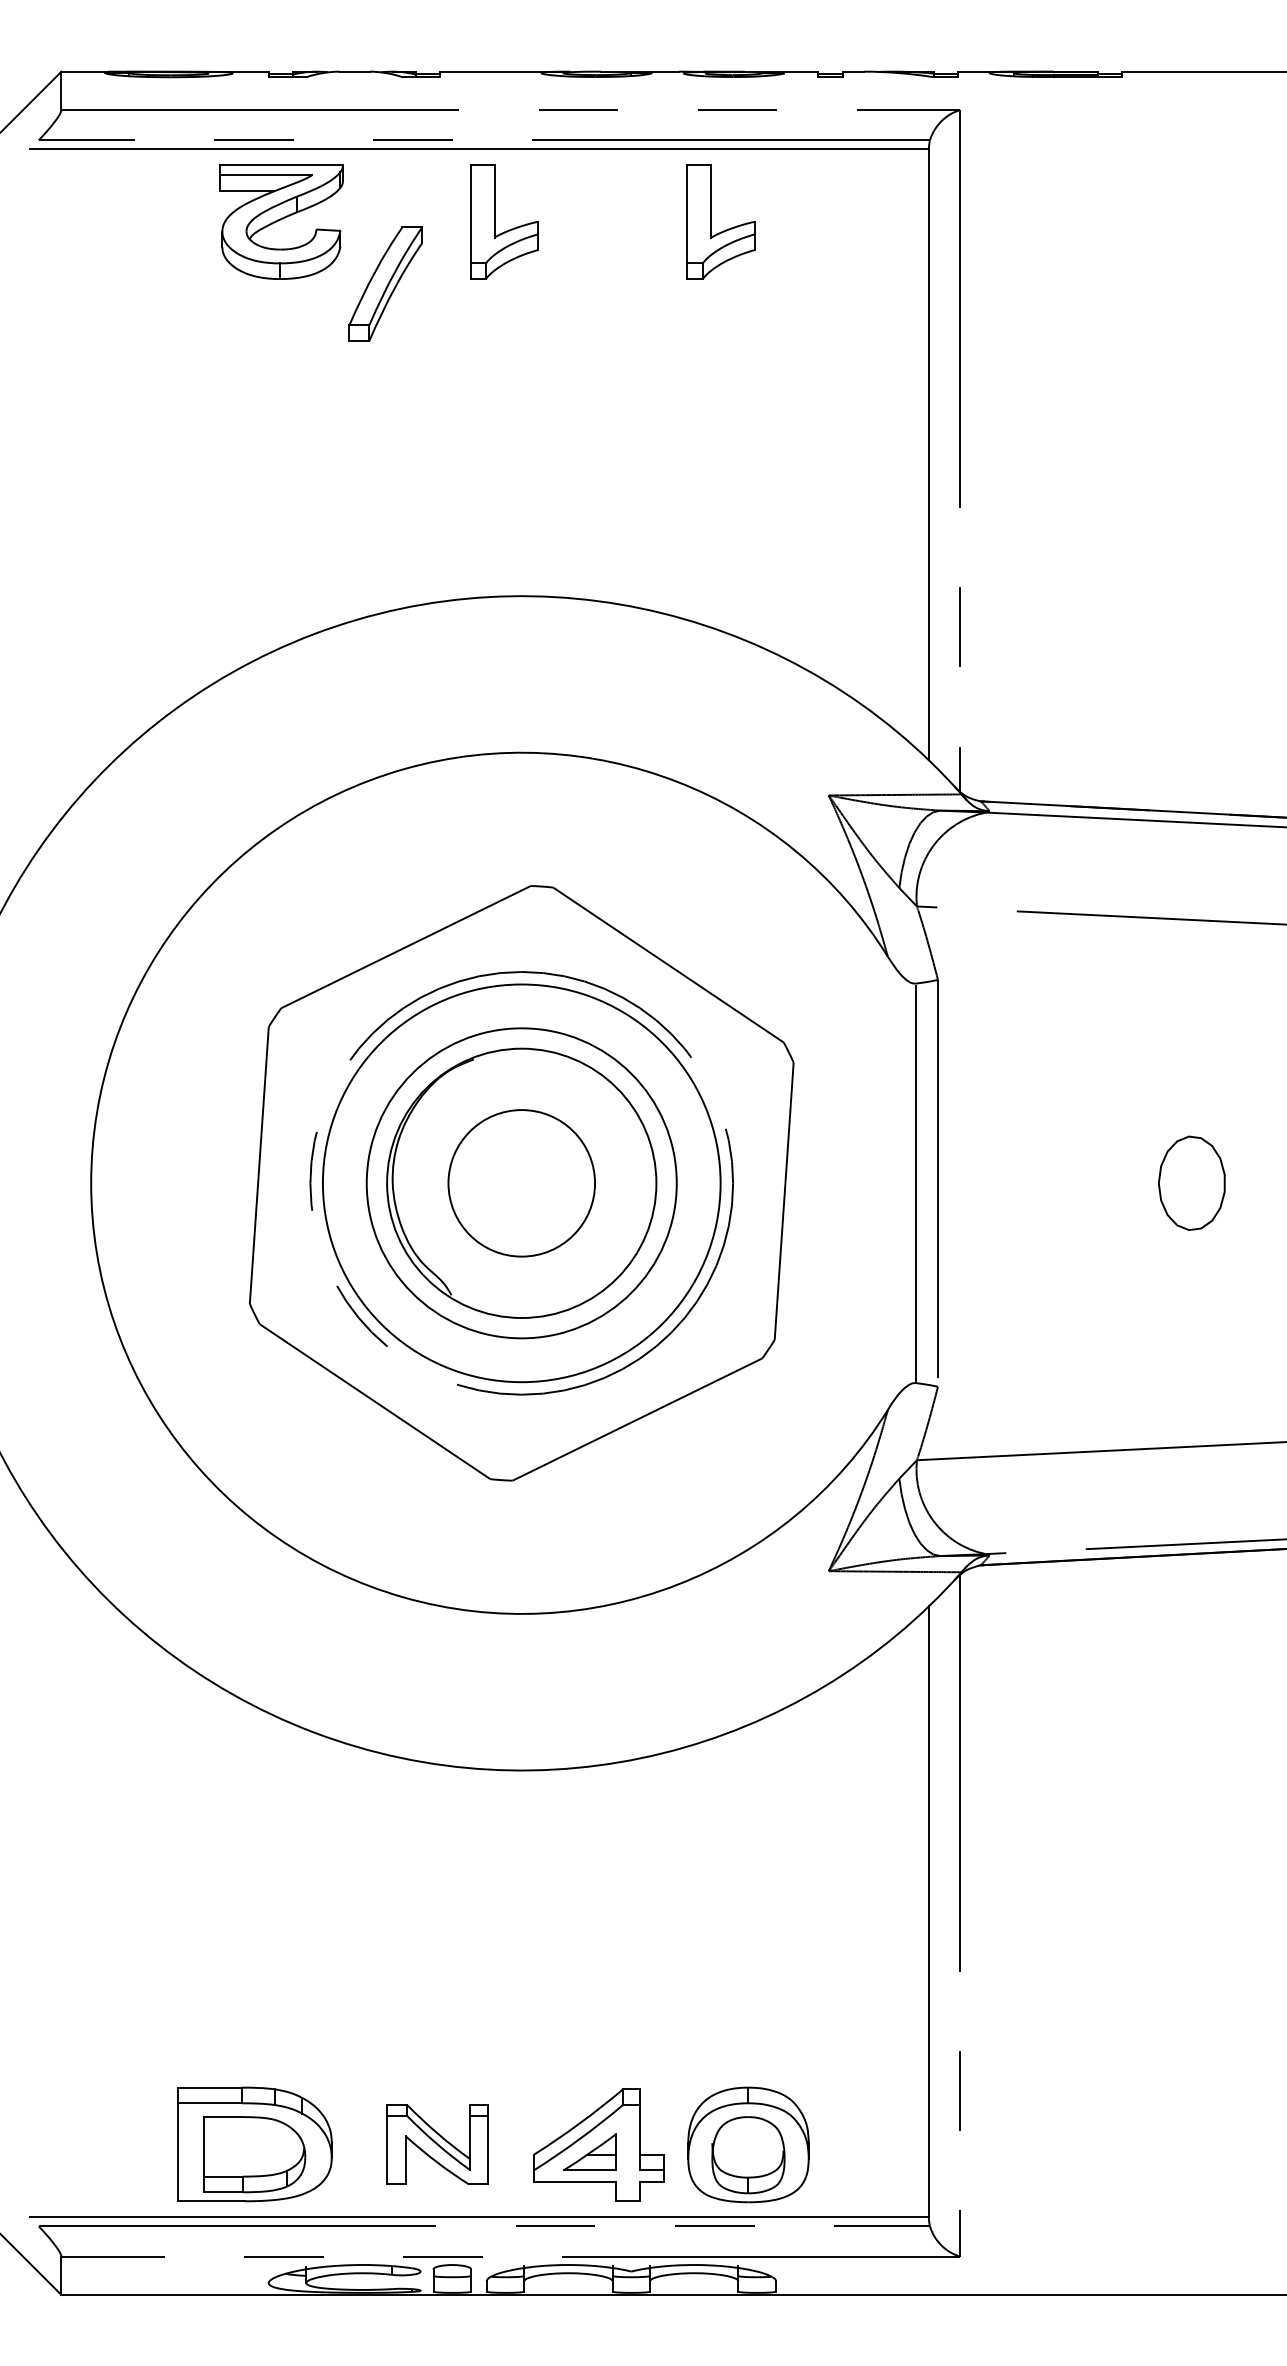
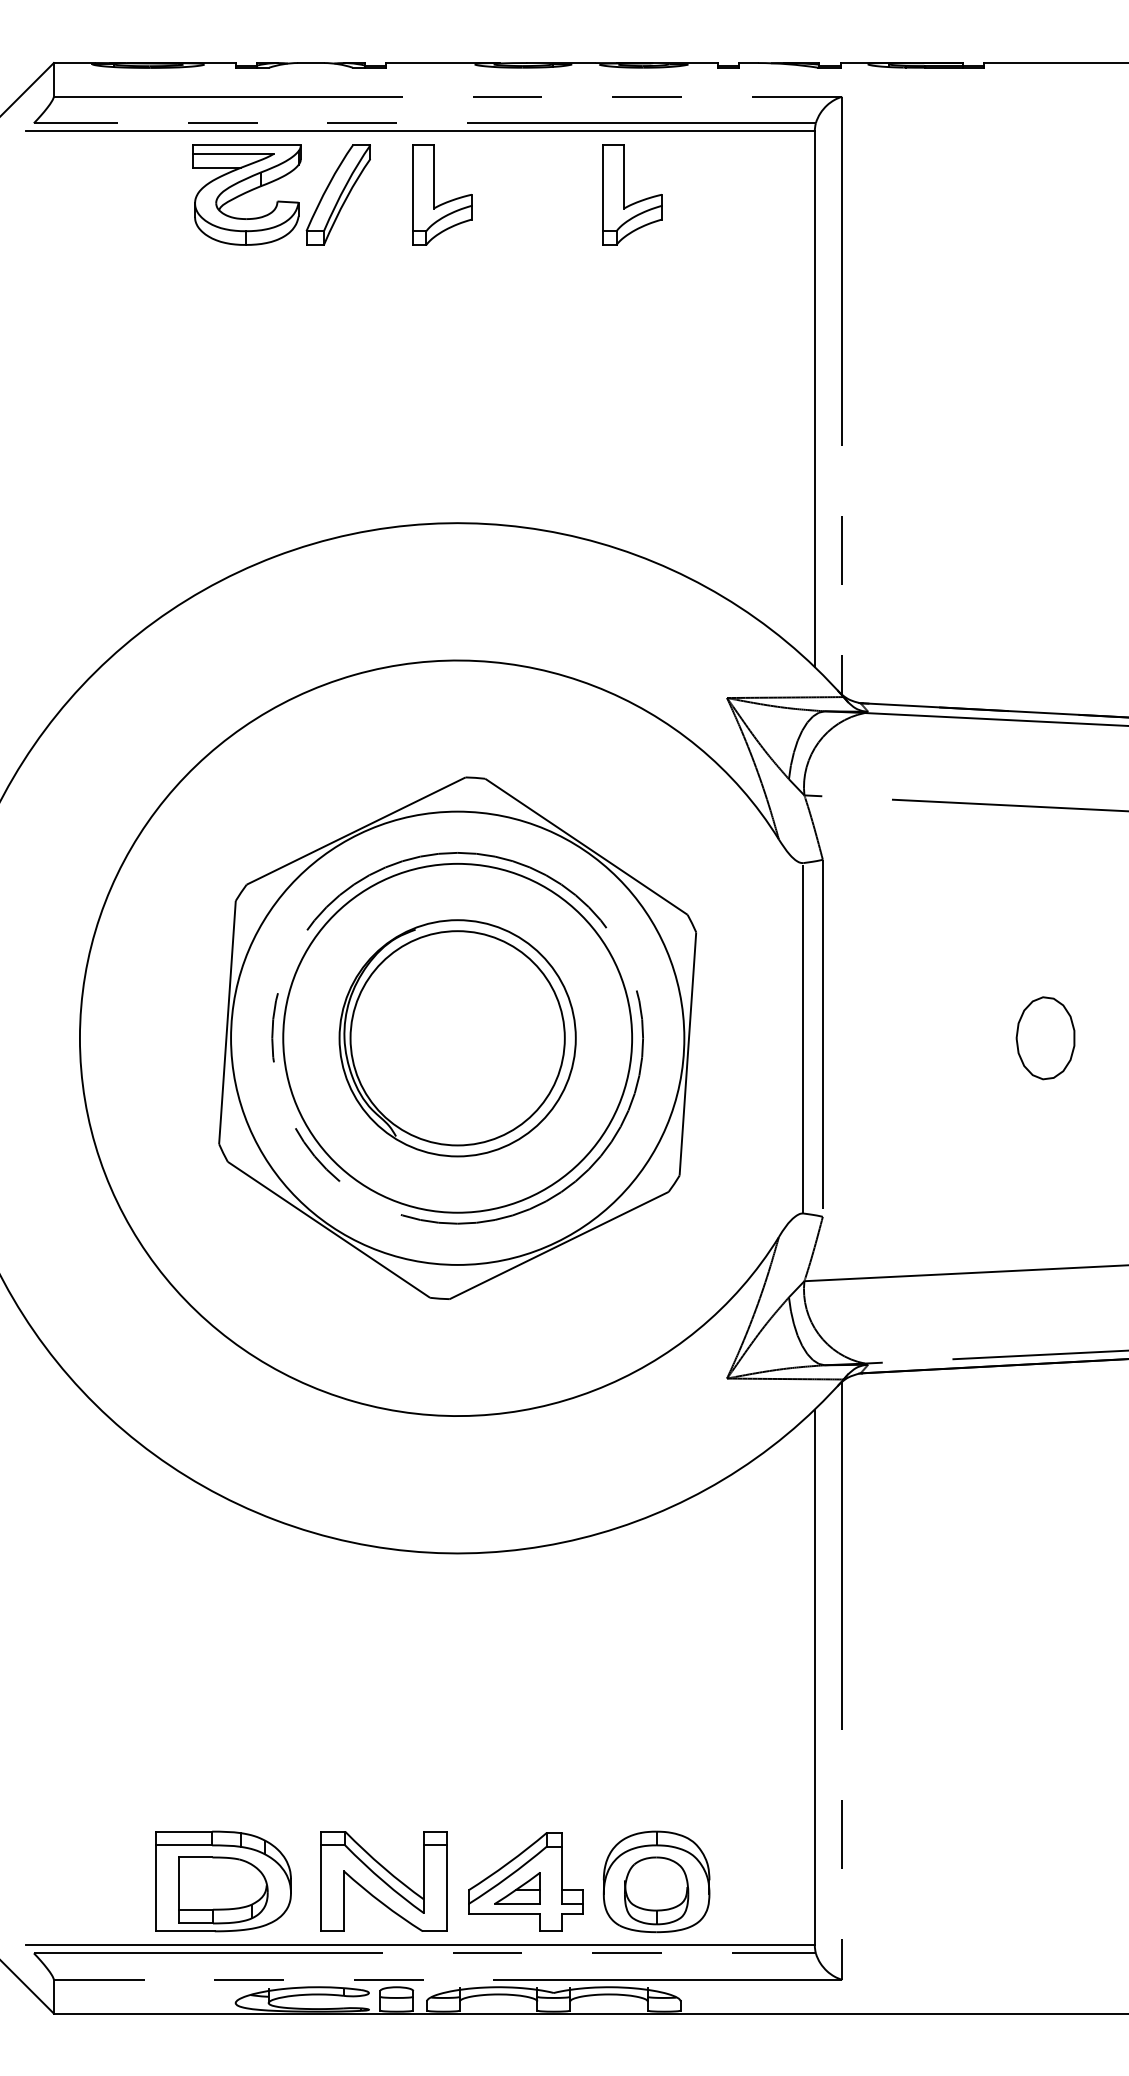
part: (385, 283) -> (338, 194), moved
circle: (521, 1183) -> (457, 1038), size x1.67
circle: (521, 1183) -> (457, 1038), size x1.67
part: (437, 2144) -> (383, 1881), size x1.43

